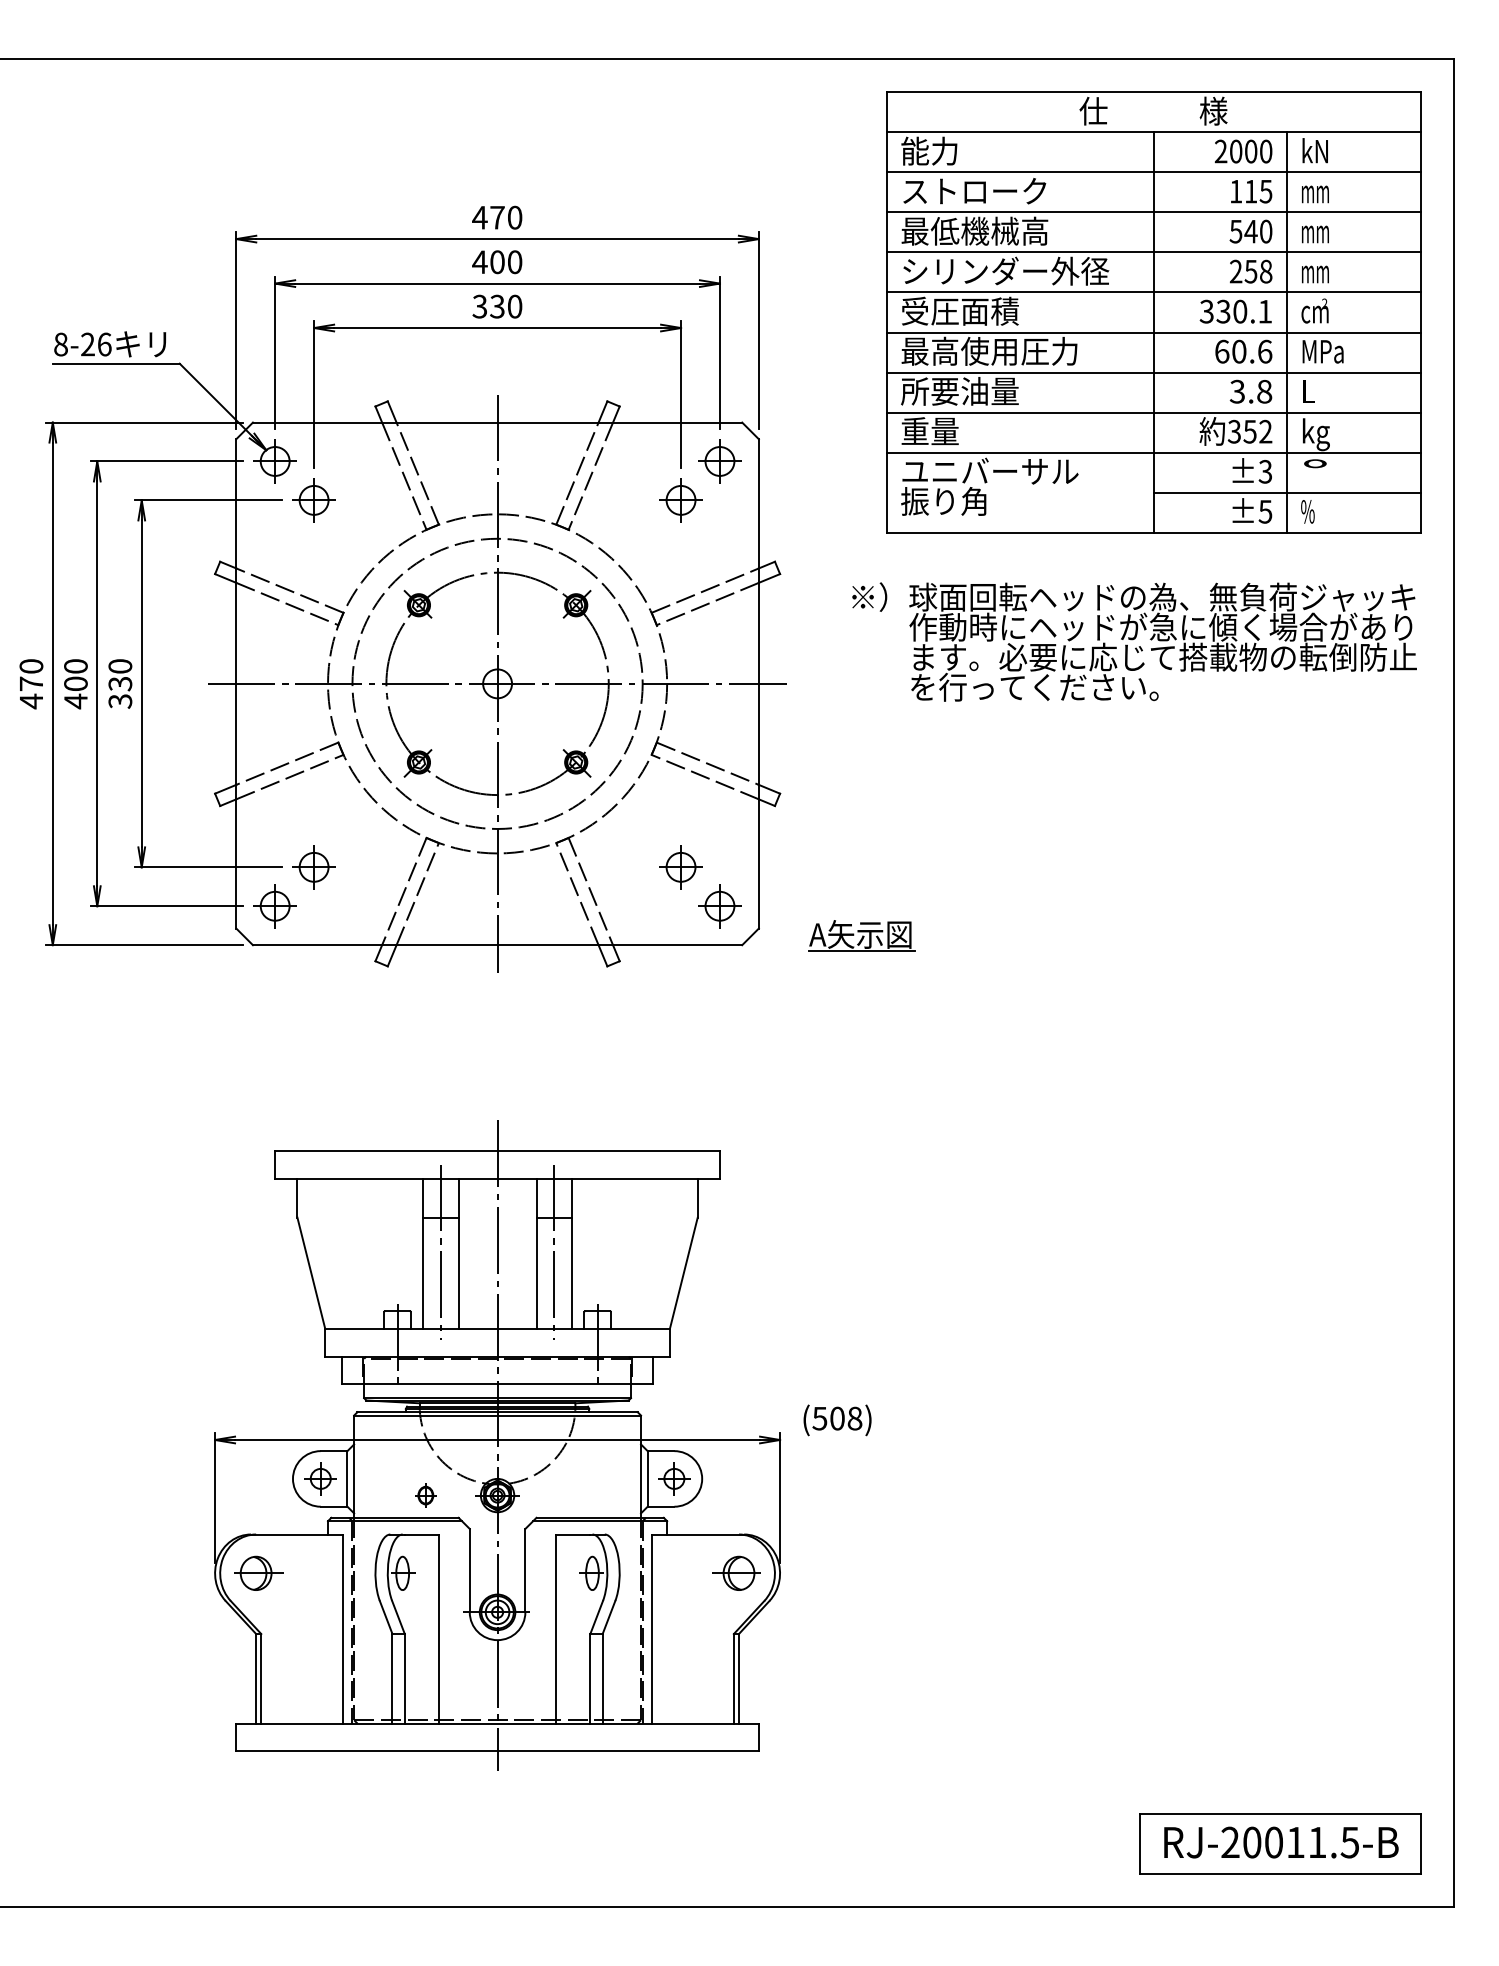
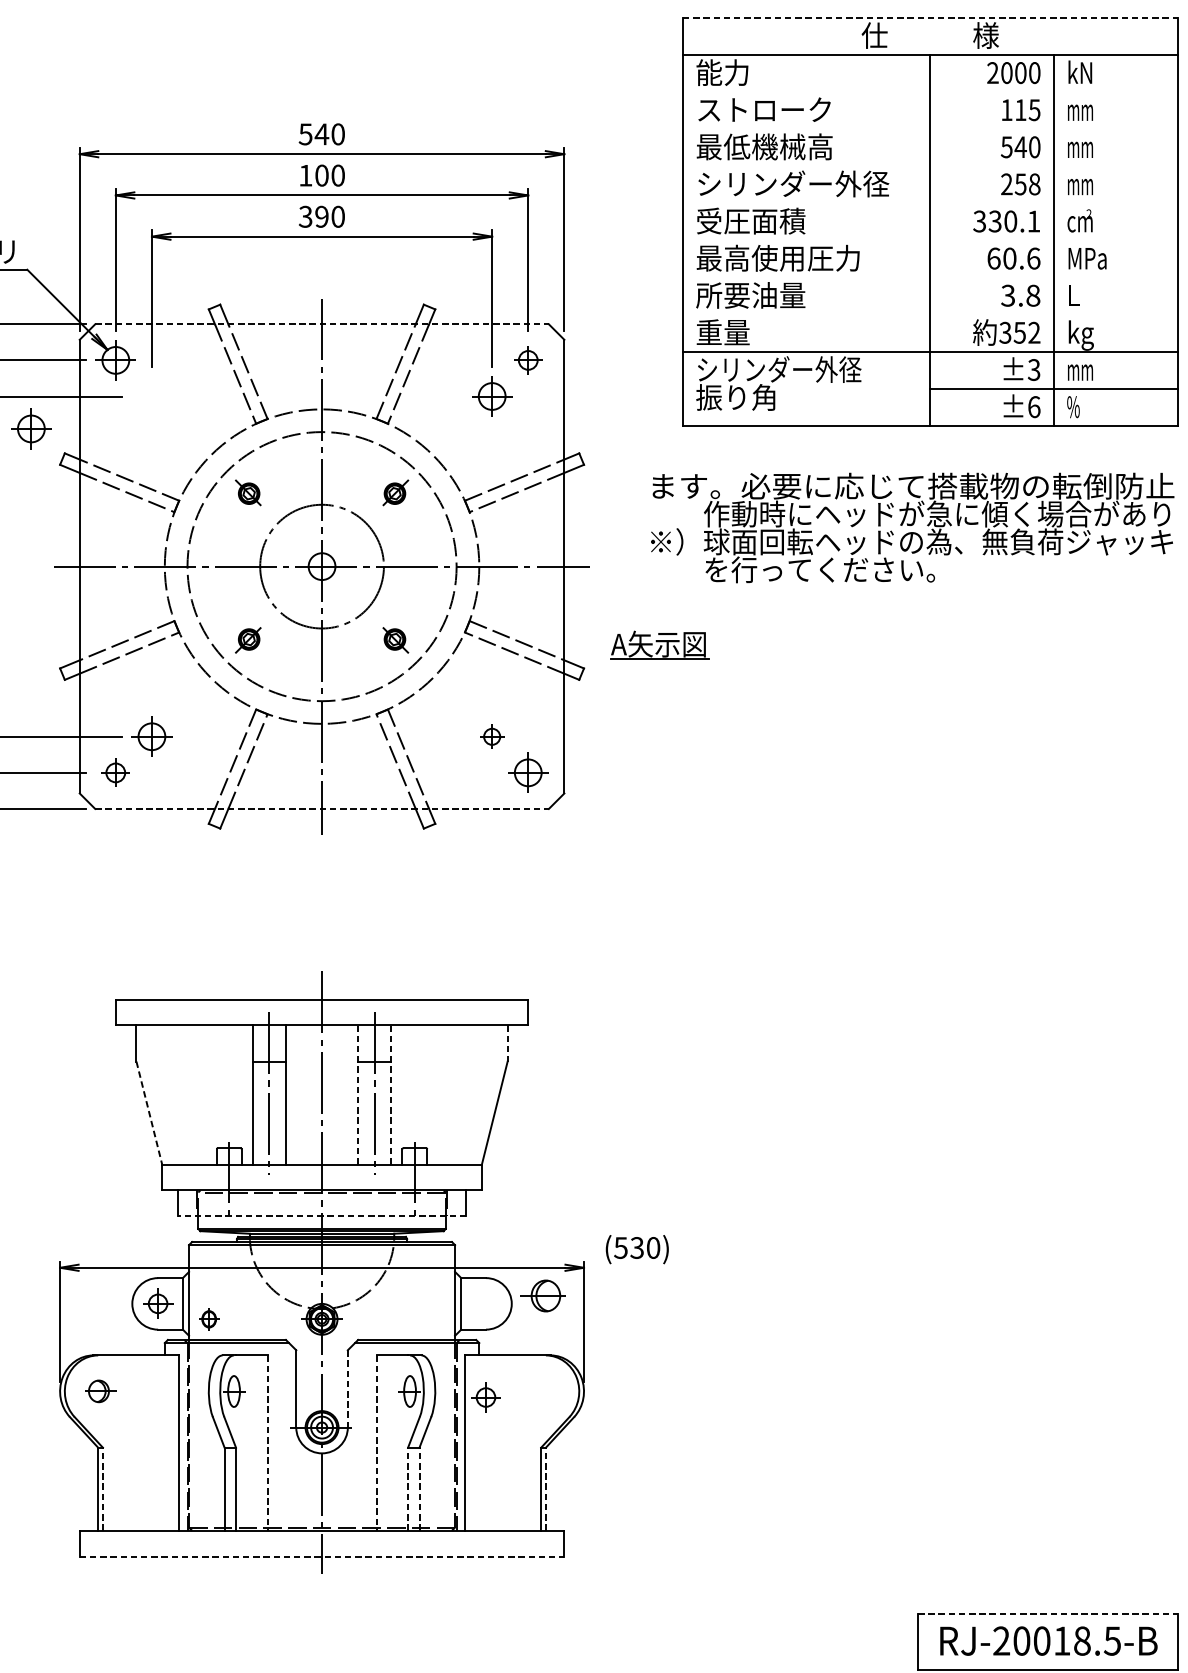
line: (1153, 92) -> (930, 18), solid -> dashed
line: (1153, 172) -> (930, 92), removed
line: (1153, 212) -> (930, 129), removed
text: (488, 217) -> (313, 134), 470 -> 540
line: (1153, 252) -> (930, 166), removed
text: (479, 261) -> (305, 174), 400 -> 100
line: (1153, 292) -> (930, 203), removed
text: (497, 306) -> (321, 216), 330 -> 390
line: (1153, 332) -> (930, 240), removed
line: (1153, 372) -> (930, 277), removed
line: (1153, 412) -> (930, 314), removed
line: (497, 422) -> (321, 324), solid -> dashed
part: (719, 461) -> (527, 360), size x0.7
text: (990, 471) -> (779, 369), ユニバーサル -> シリンダー外径
text: (1315, 471) -> (1080, 369), ° -> mm
part: (313, 500) -> (30, 429), moved
text: (1265, 511) -> (1034, 406), ±5 -> ±6
text: (1134, 596) -> (912, 485), ※）球面回転ヘッドの為、無負荷ジャッキ -> ます。必要に応じて搭載物の転倒防止
text: (1134, 656) -> (912, 541), ます。必要に応じて搭載物の転倒防止 -> ※）球面回転ヘッドの為、無負荷ジャッキ
circle: (497, 683) -> (321, 566), size x0.6
part: (680, 867) -> (491, 736), size x0.6
part: (274, 906) -> (115, 773), size x0.7
part: (861, 935) -> (659, 645), moved
line: (497, 945) -> (321, 809), solid -> dashed
line: (697, 1198) -> (507, 1043), solid -> dashed
line: (536, 1253) -> (358, 1094), solid -> dashed
line: (572, 1253) -> (391, 1094), solid -> dashed
line: (311, 1273) -> (149, 1113), solid -> dashed
line: (497, 1384) -> (321, 1216), solid -> dashed
text: (846, 1418) -> (645, 1247), (508) -> (530)
part: (674, 1478) -> (486, 1397), moved
part: (425, 1495) -> (208, 1319), moved
line: (525, 1570) -> (347, 1388), solid -> dashed
part: (258, 1572) -> (100, 1390), size x0.7
part: (736, 1572) -> (543, 1295), moved
line: (438, 1629) -> (267, 1443), solid -> dashed
line: (556, 1629) -> (376, 1443), solid -> dashed
line: (261, 1678) -> (103, 1488), solid -> dashed
line: (590, 1678) -> (408, 1488), solid -> dashed
line: (602, 1678) -> (419, 1488), solid -> dashed
line: (738, 1678) -> (545, 1488), solid -> dashed
line: (498, 1751) -> (322, 1556), solid -> dashed
line: (1280, 1813) -> (1048, 1614), solid -> dashed
text: (1317, 1842) -> (1082, 1641), RJ-20011.5-B -> RJ-20018.5-B

